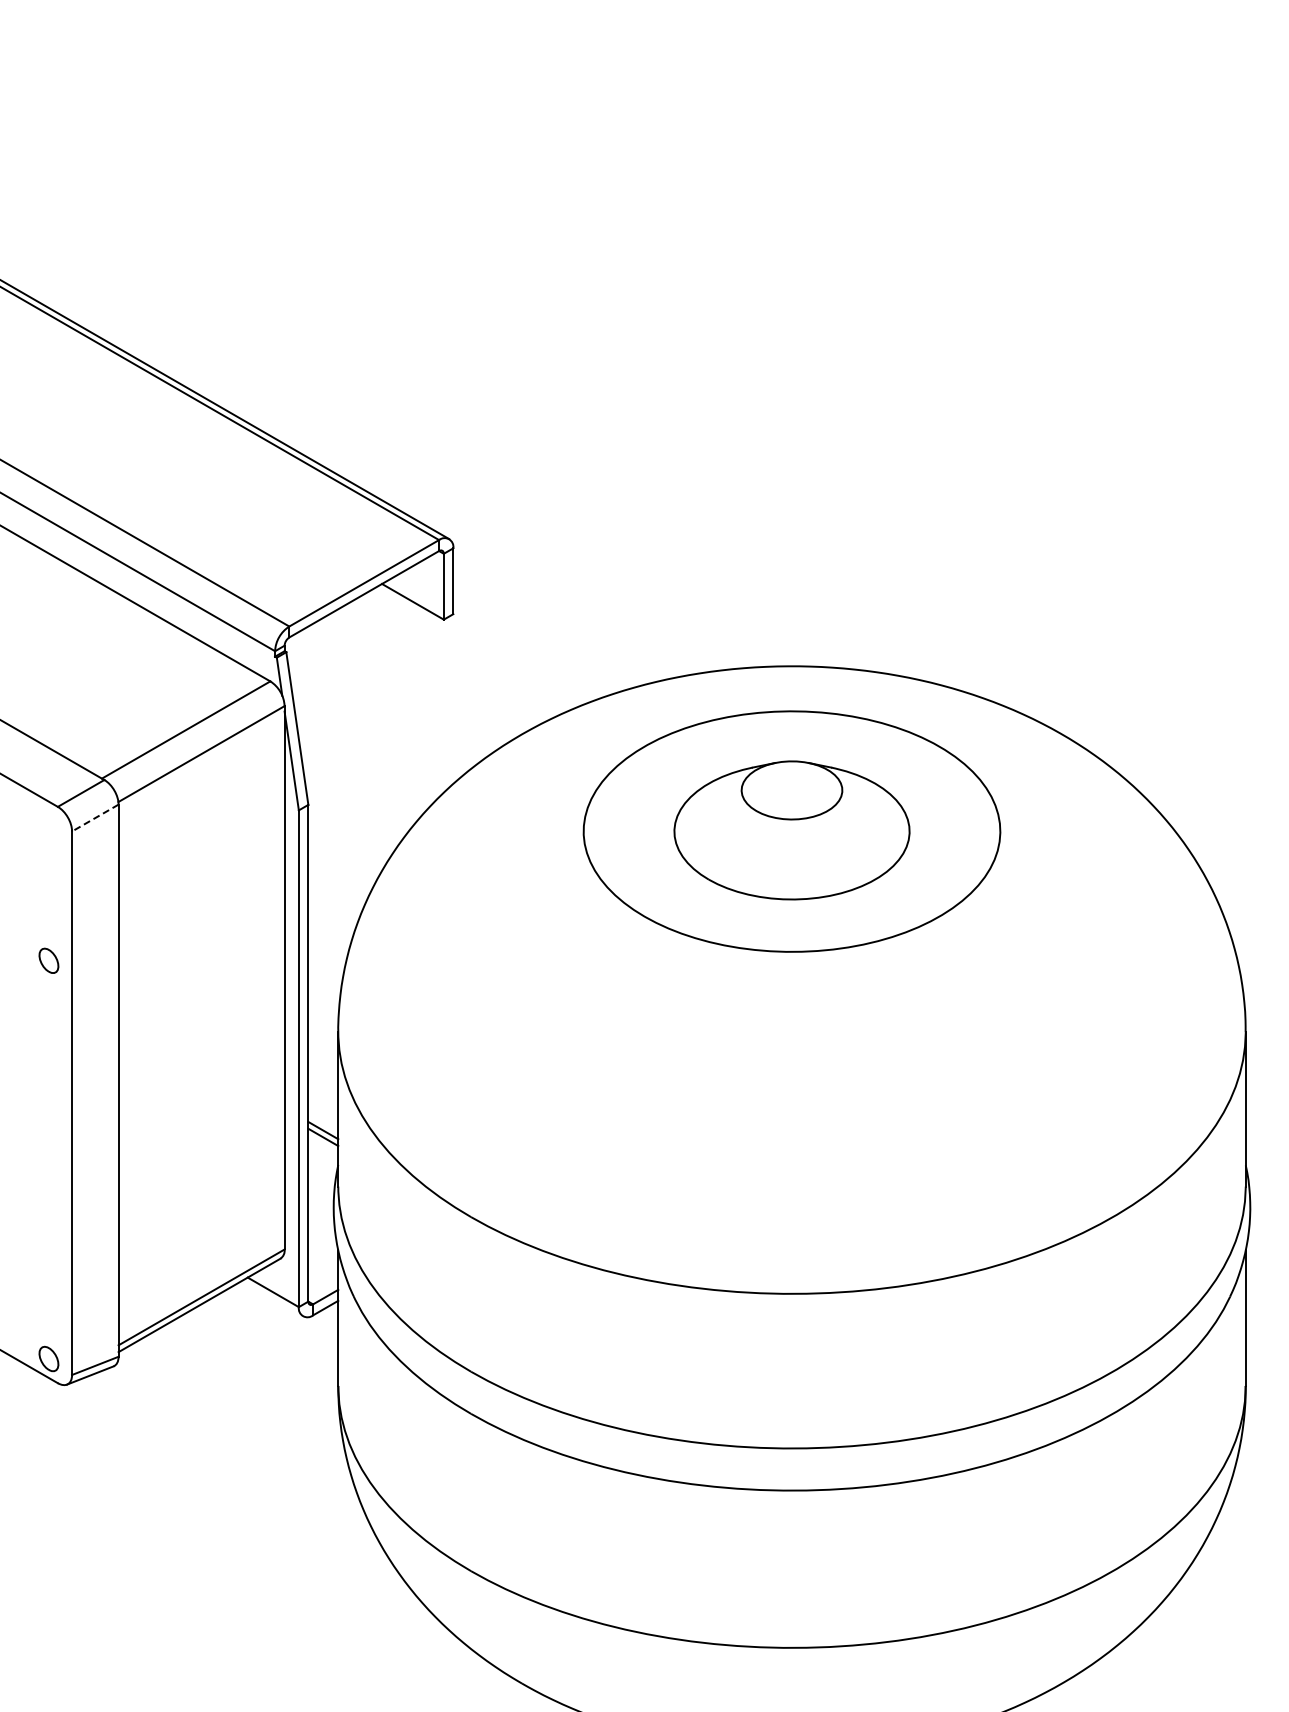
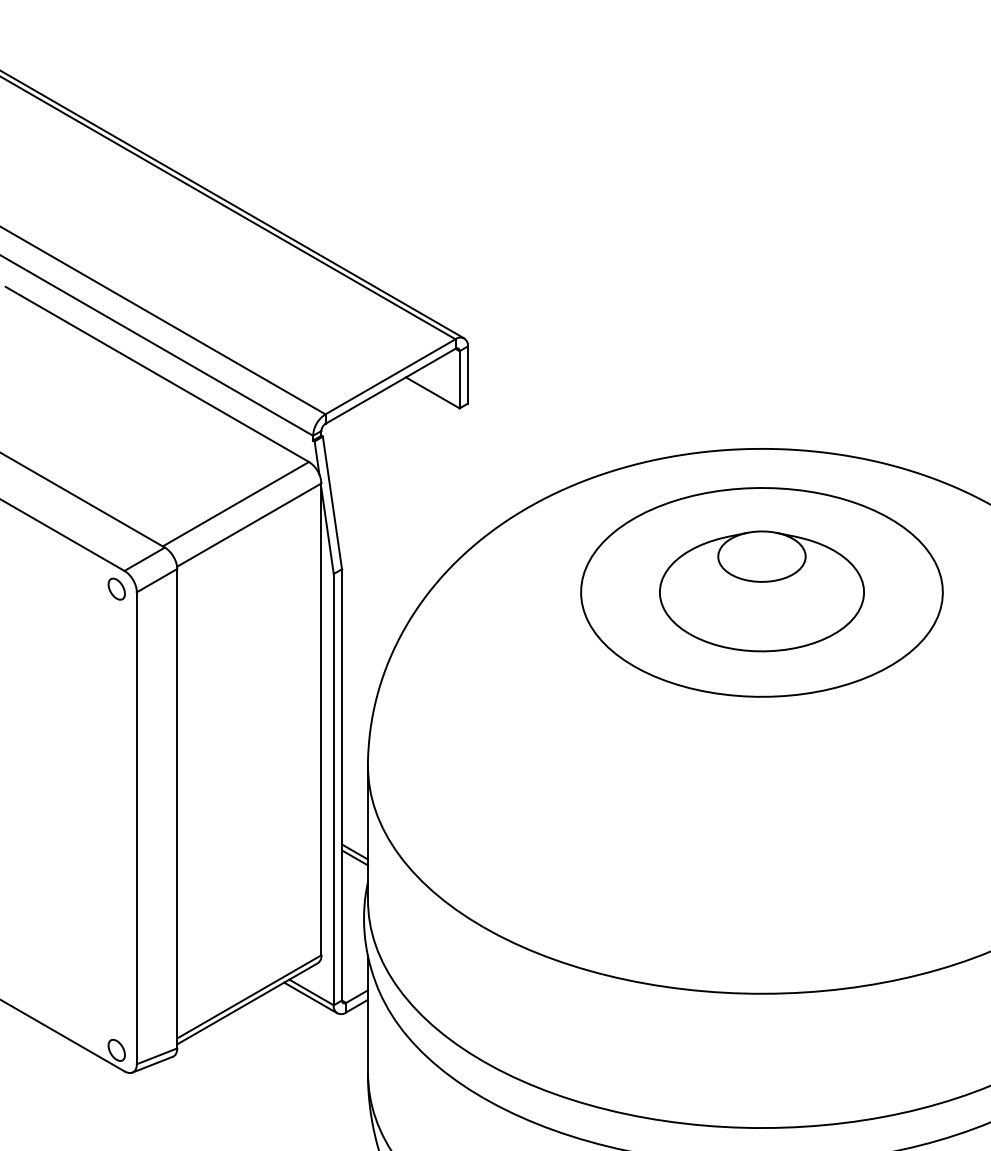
line: (95, 818) -> (157, 581), dashed -> solid
part: (48, 960) -> (116, 588), moved
line: (272, 1298) -> (310, 997), added

